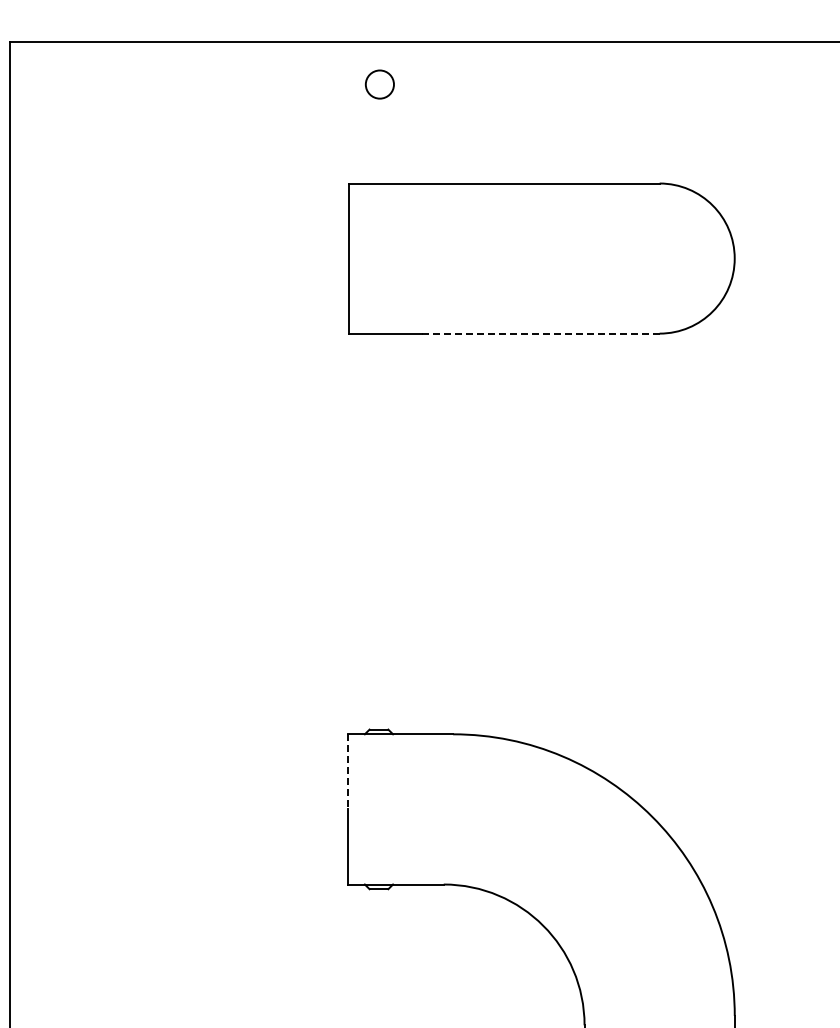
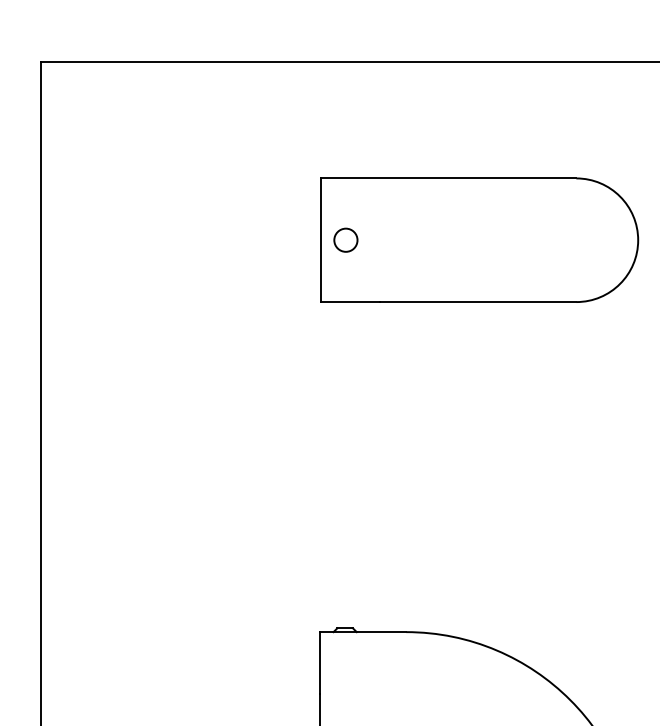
circle: (379, 84) -> (345, 240), moved
line: (540, 333) -> (478, 301), dashed -> solid
line: (348, 771) -> (320, 662), dashed -> solid

